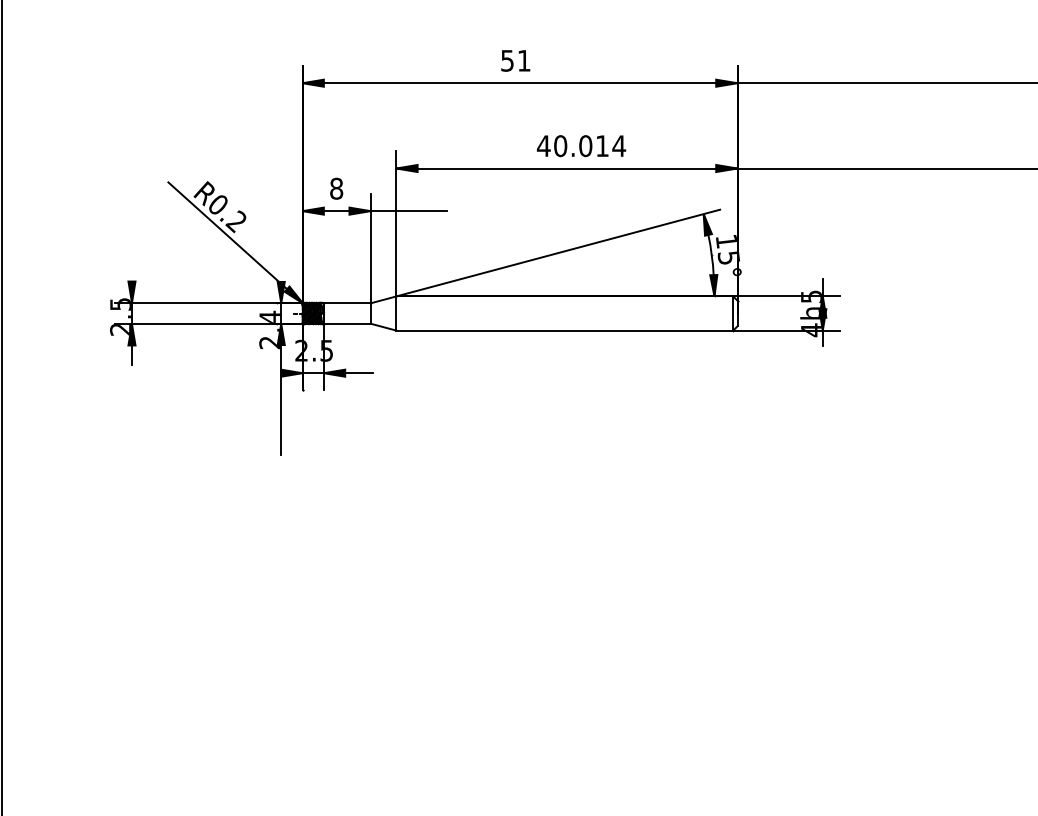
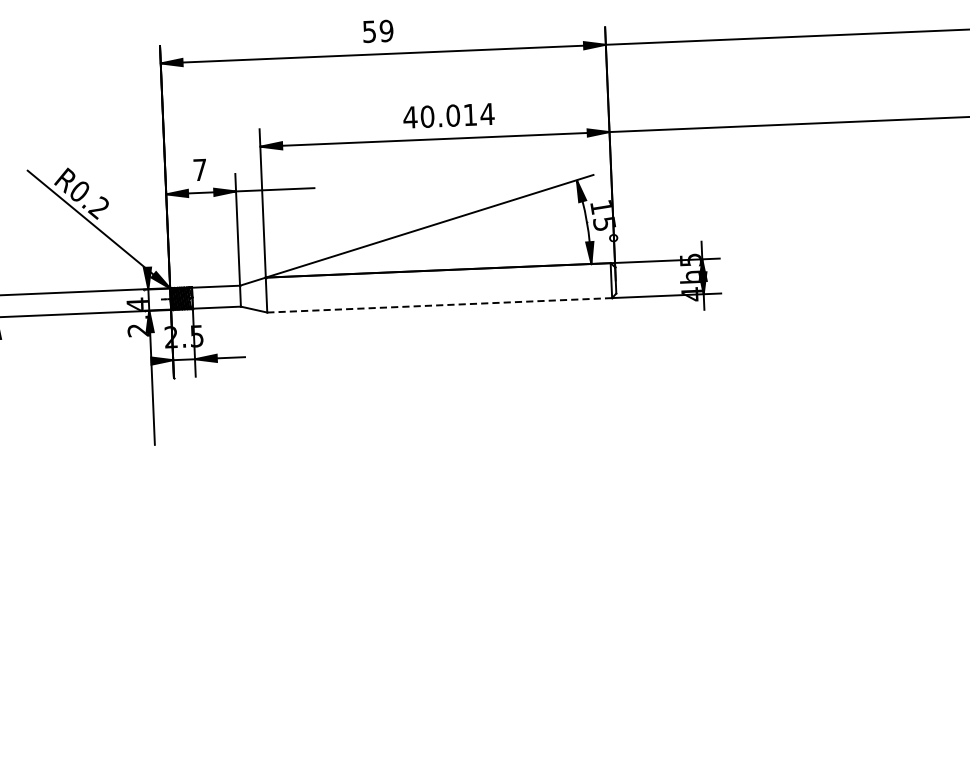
text: (523, 60) -> (385, 30), 51 -> 59
text: (336, 188) -> (200, 169), 8 -> 7
line: (564, 330) -> (439, 305), solid -> dashed

